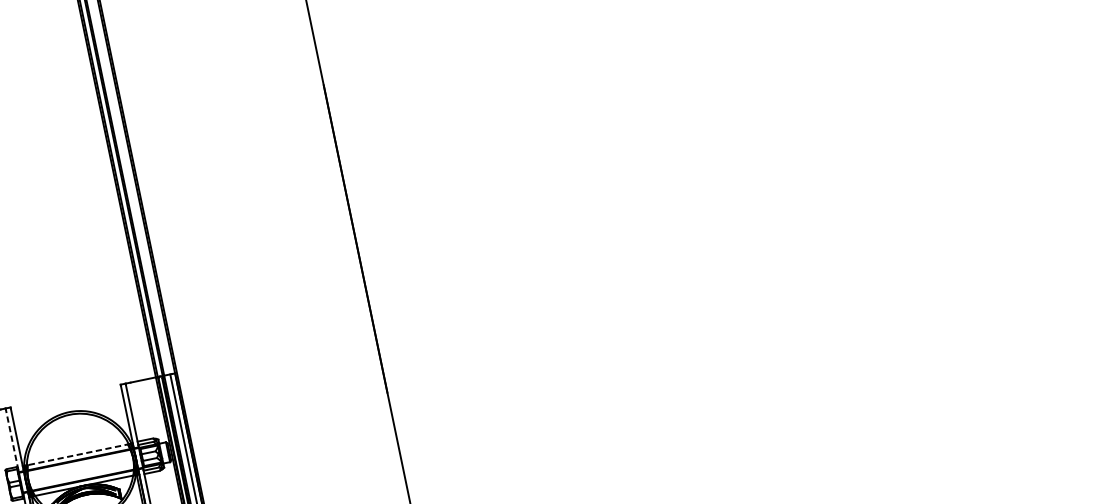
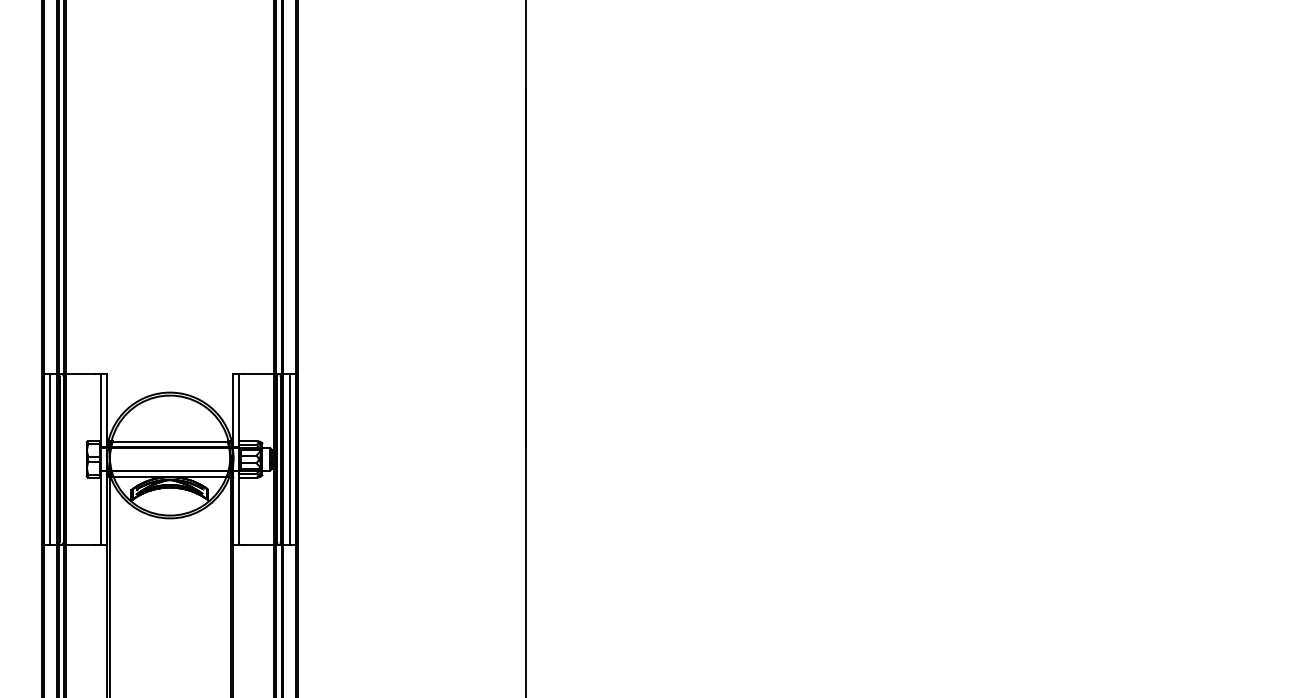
line: (12, 440) -> (101, 410), dashed -> solid
line: (78, 454) -> (170, 441), dashed -> solid

